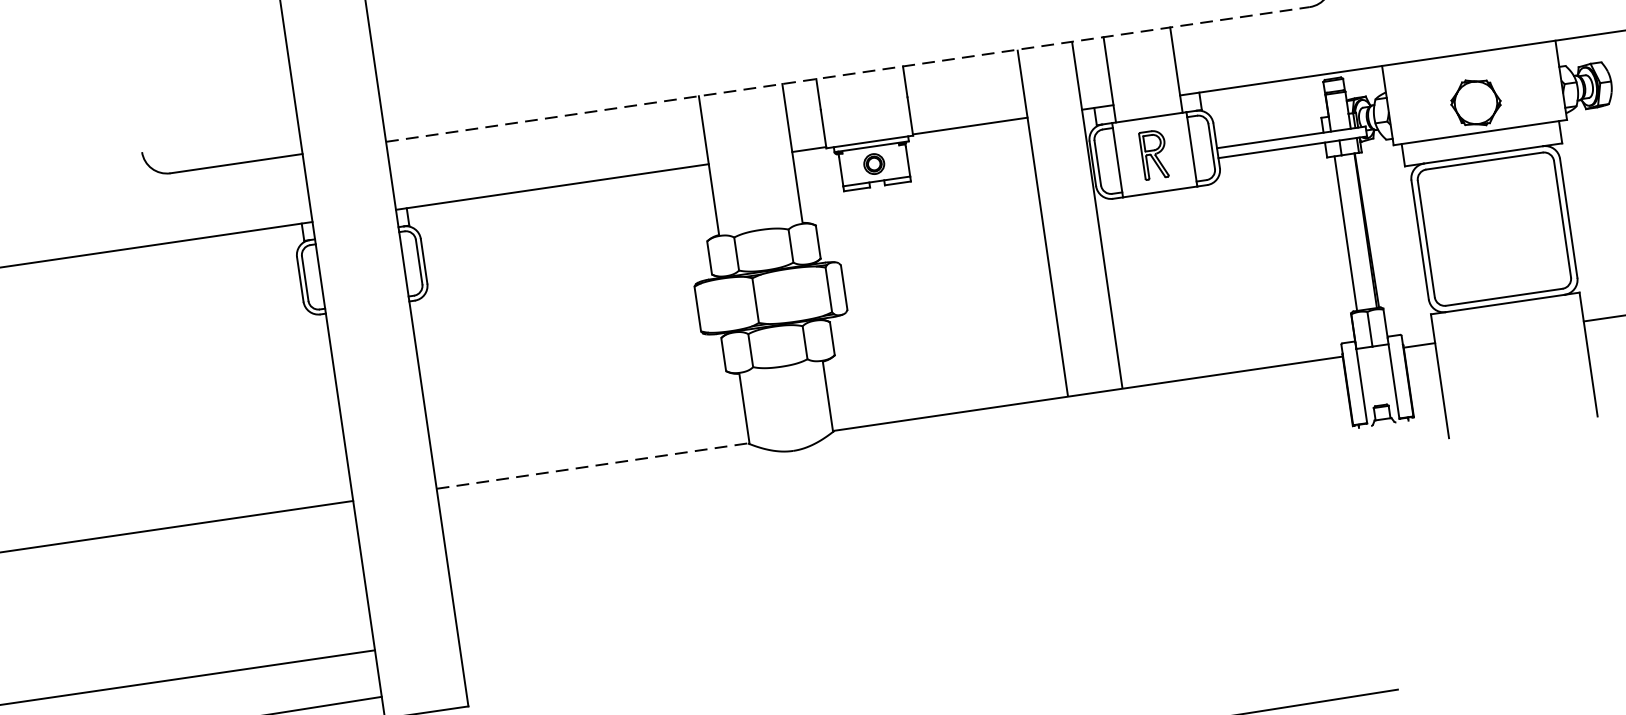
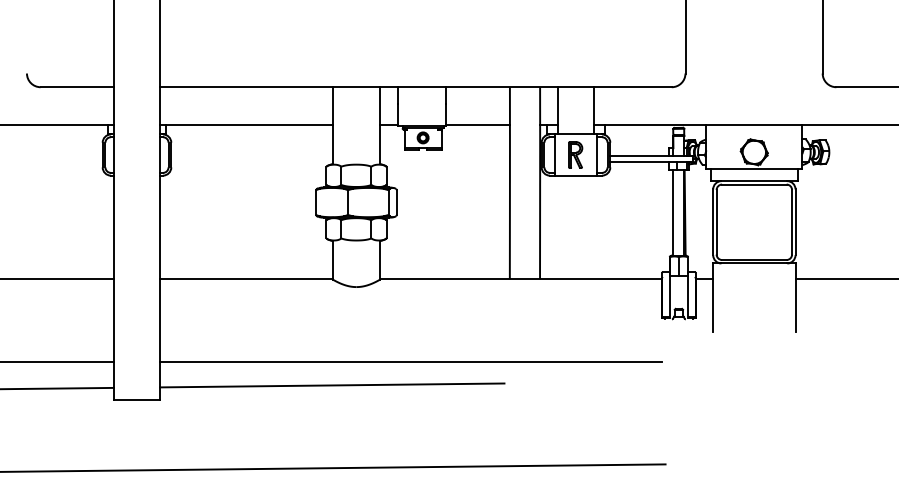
line: (847, 75) -> (415, 87), dashed -> solid
line: (592, 466) -> (246, 279), dashed -> solid
line: (910, 572) -> (410, 362), added
line: (775, 634) -> (332, 385), added

